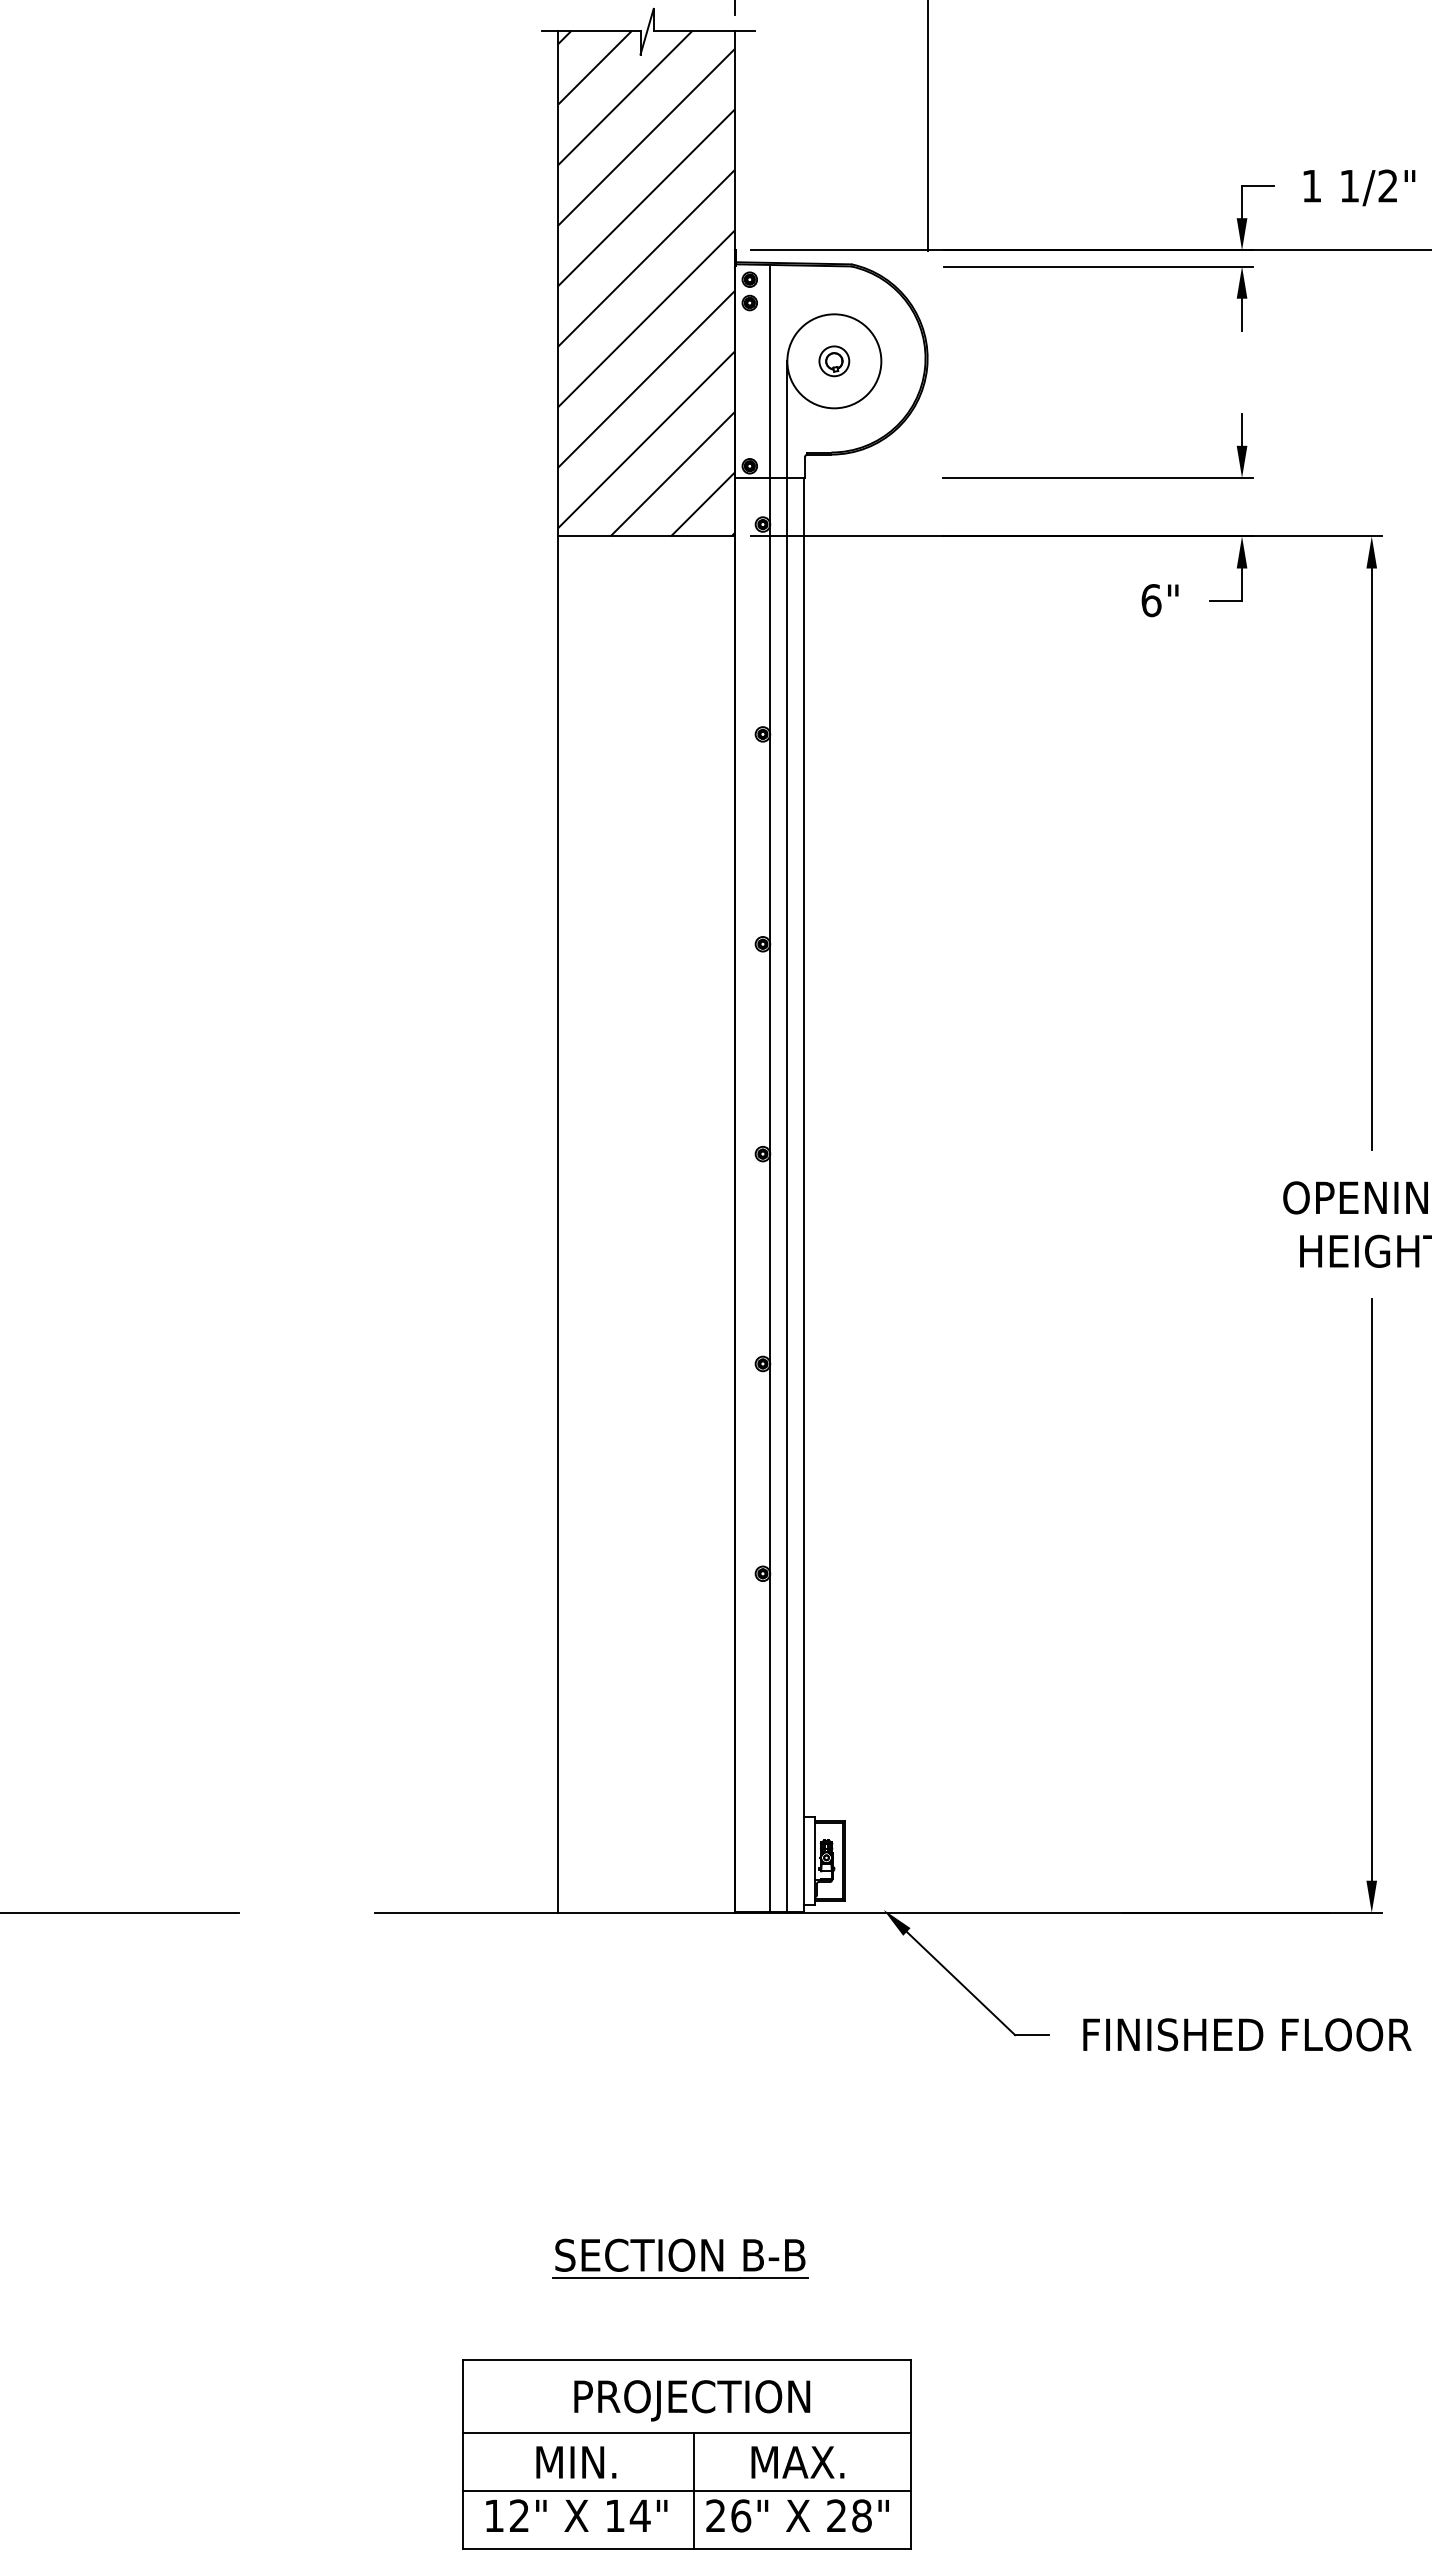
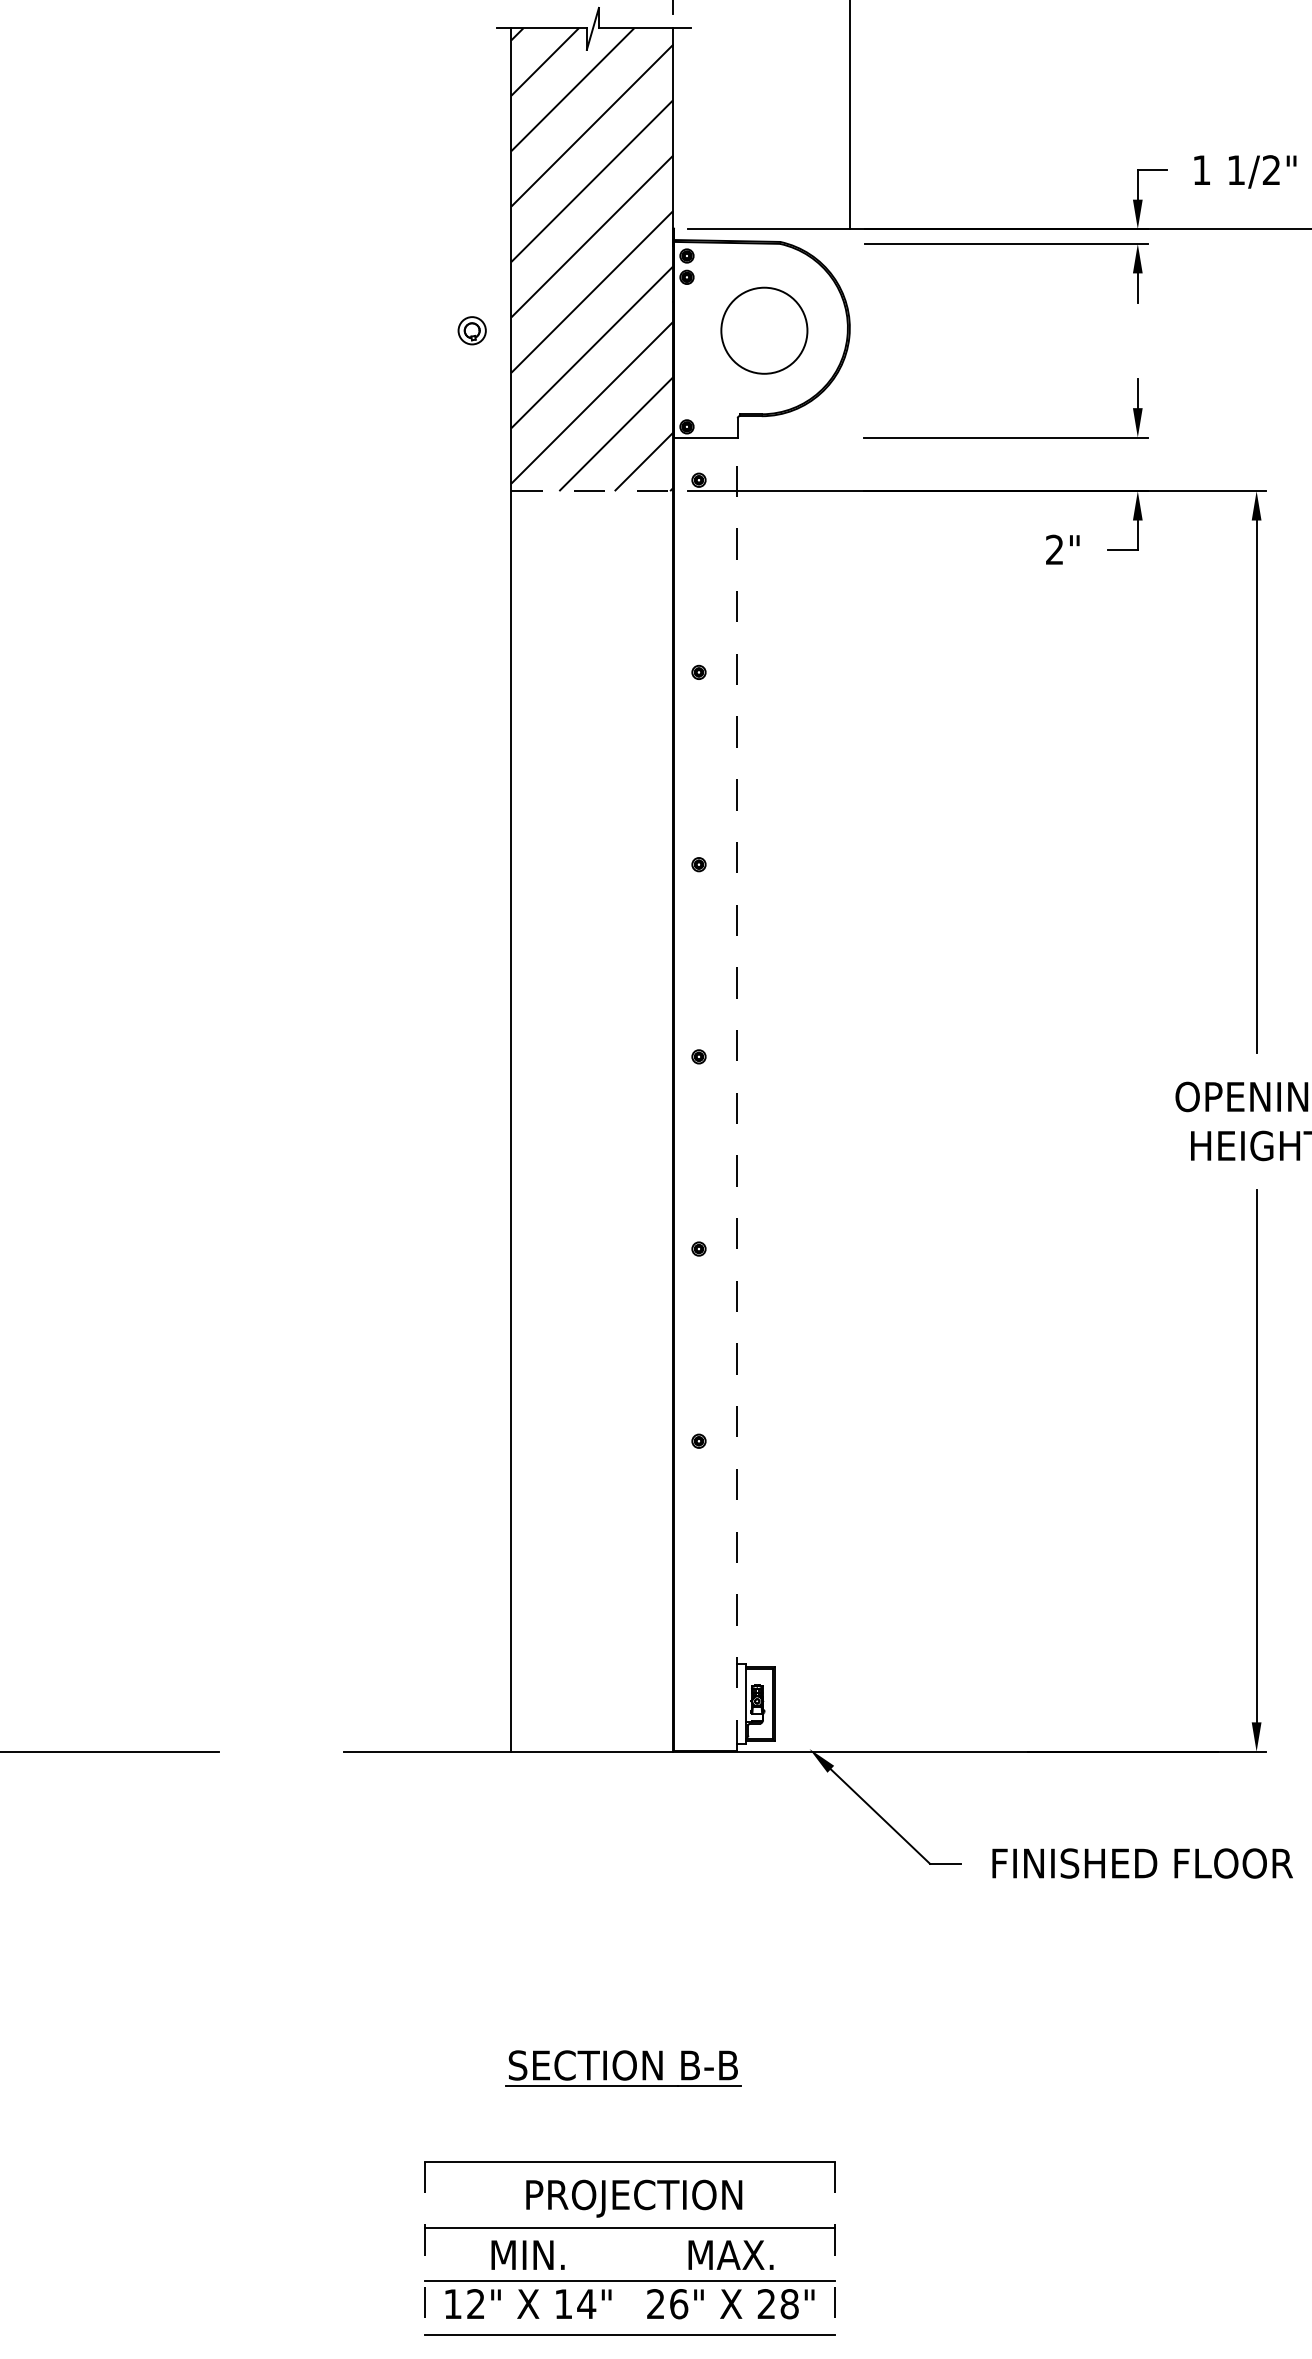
part: (834, 361) -> (472, 330), moved
line: (646, 536) -> (592, 491), solid -> dashed
text: (1151, 600) -> (1054, 549), 6" -> 2"
line: (770, 1088) -> (705, 996), removed
line: (787, 1136) -> (721, 1040), removed
line: (804, 1194) -> (737, 1093), solid -> dashed
line: (463, 2455) -> (424, 2248), solid -> dashed
line: (911, 2455) -> (835, 2248), solid -> dashed
line: (693, 2490) -> (635, 2280), removed

